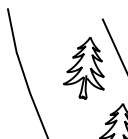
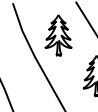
part: (86, 68) -> (58, 35), moved

